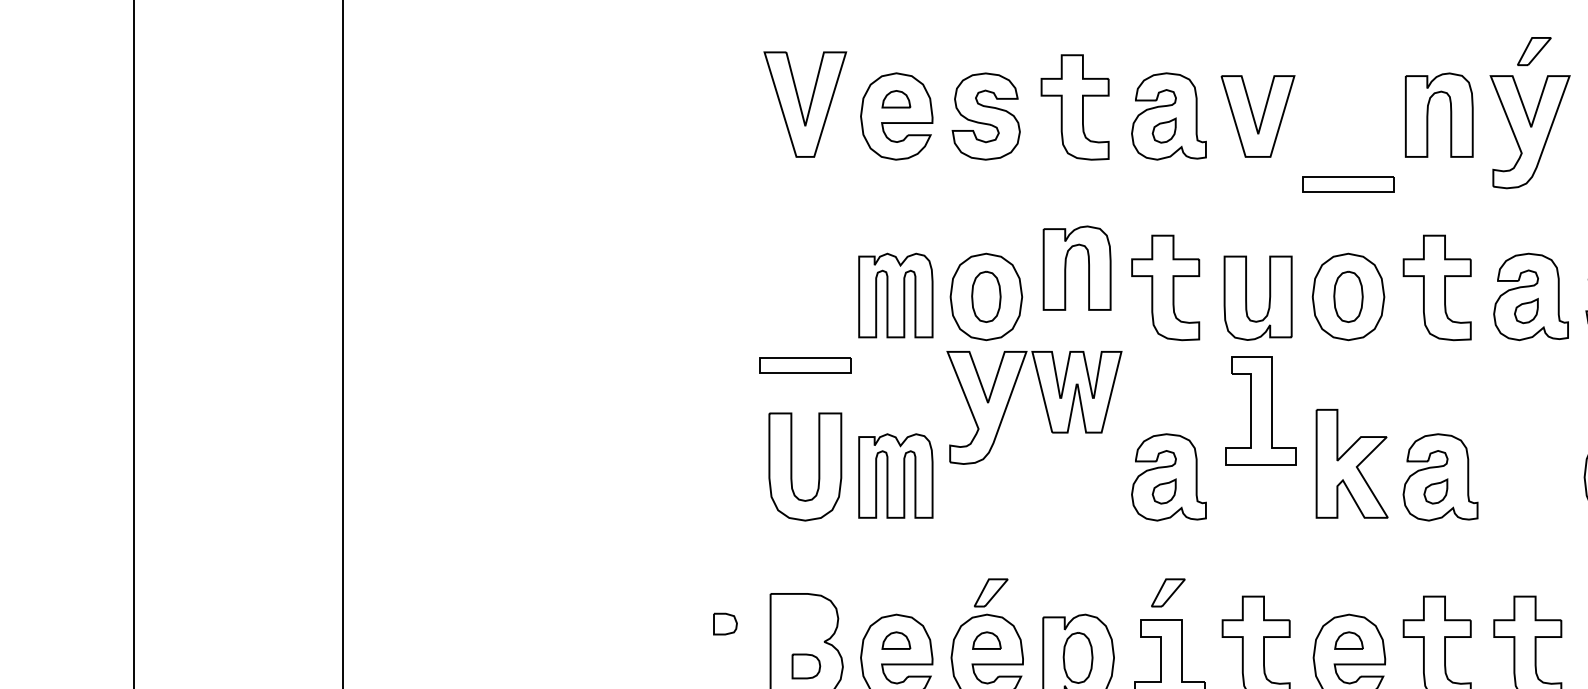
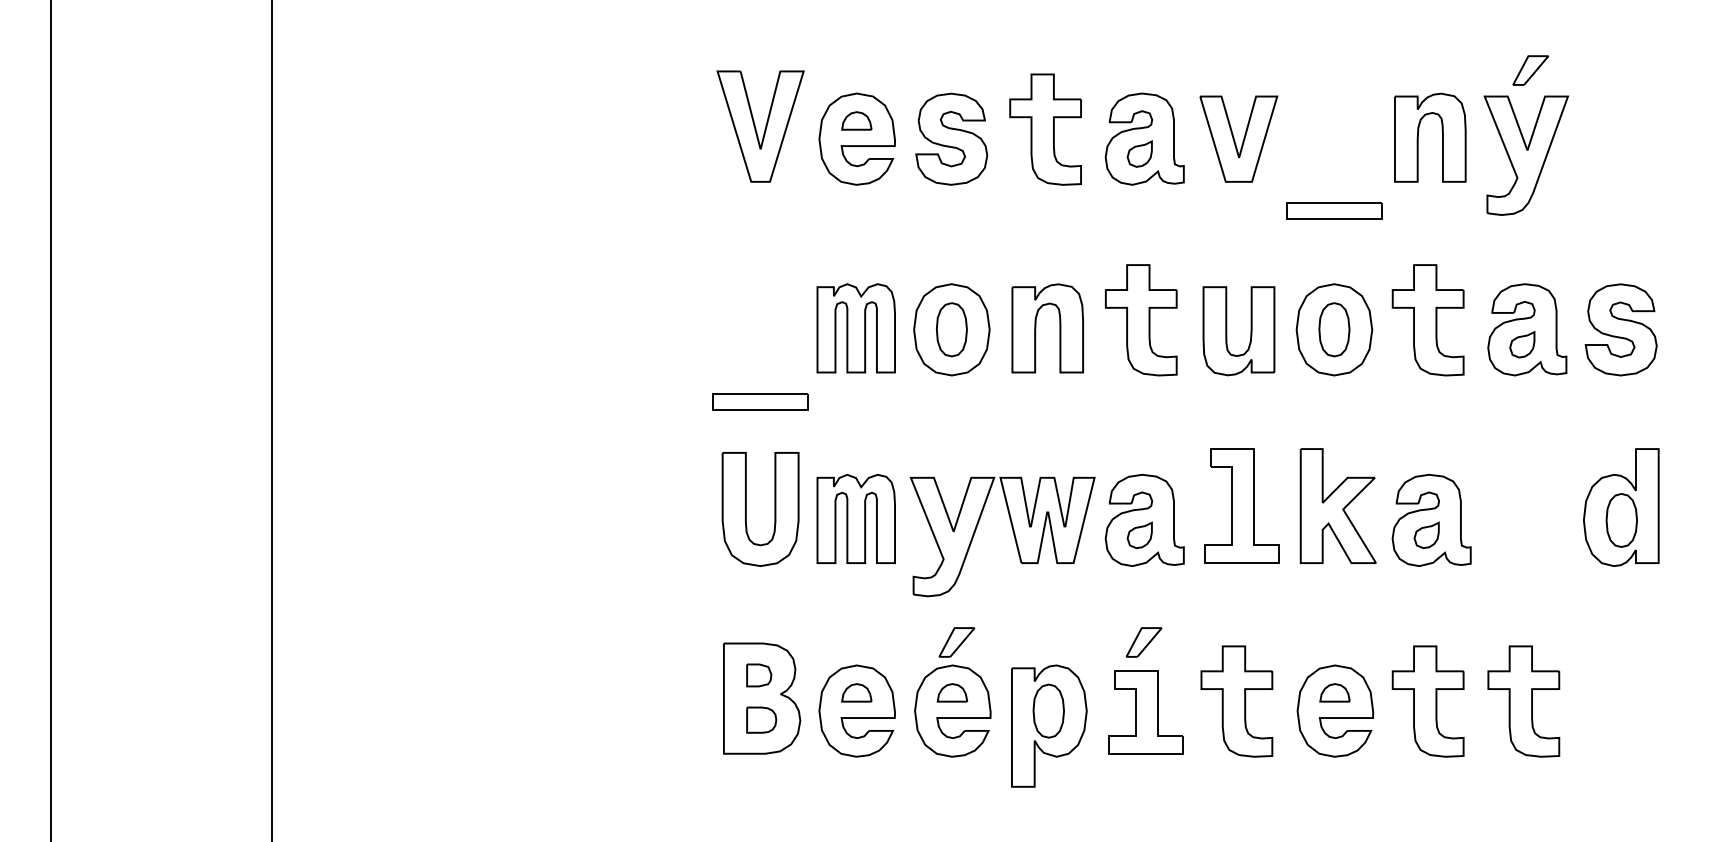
part: (1066, 268) -> (1036, 328), moved
part: (1044, 406) -> (1013, 535), moved
part: (1260, 410) -> (1241, 505), moved
part: (725, 624) -> (759, 675), moved

